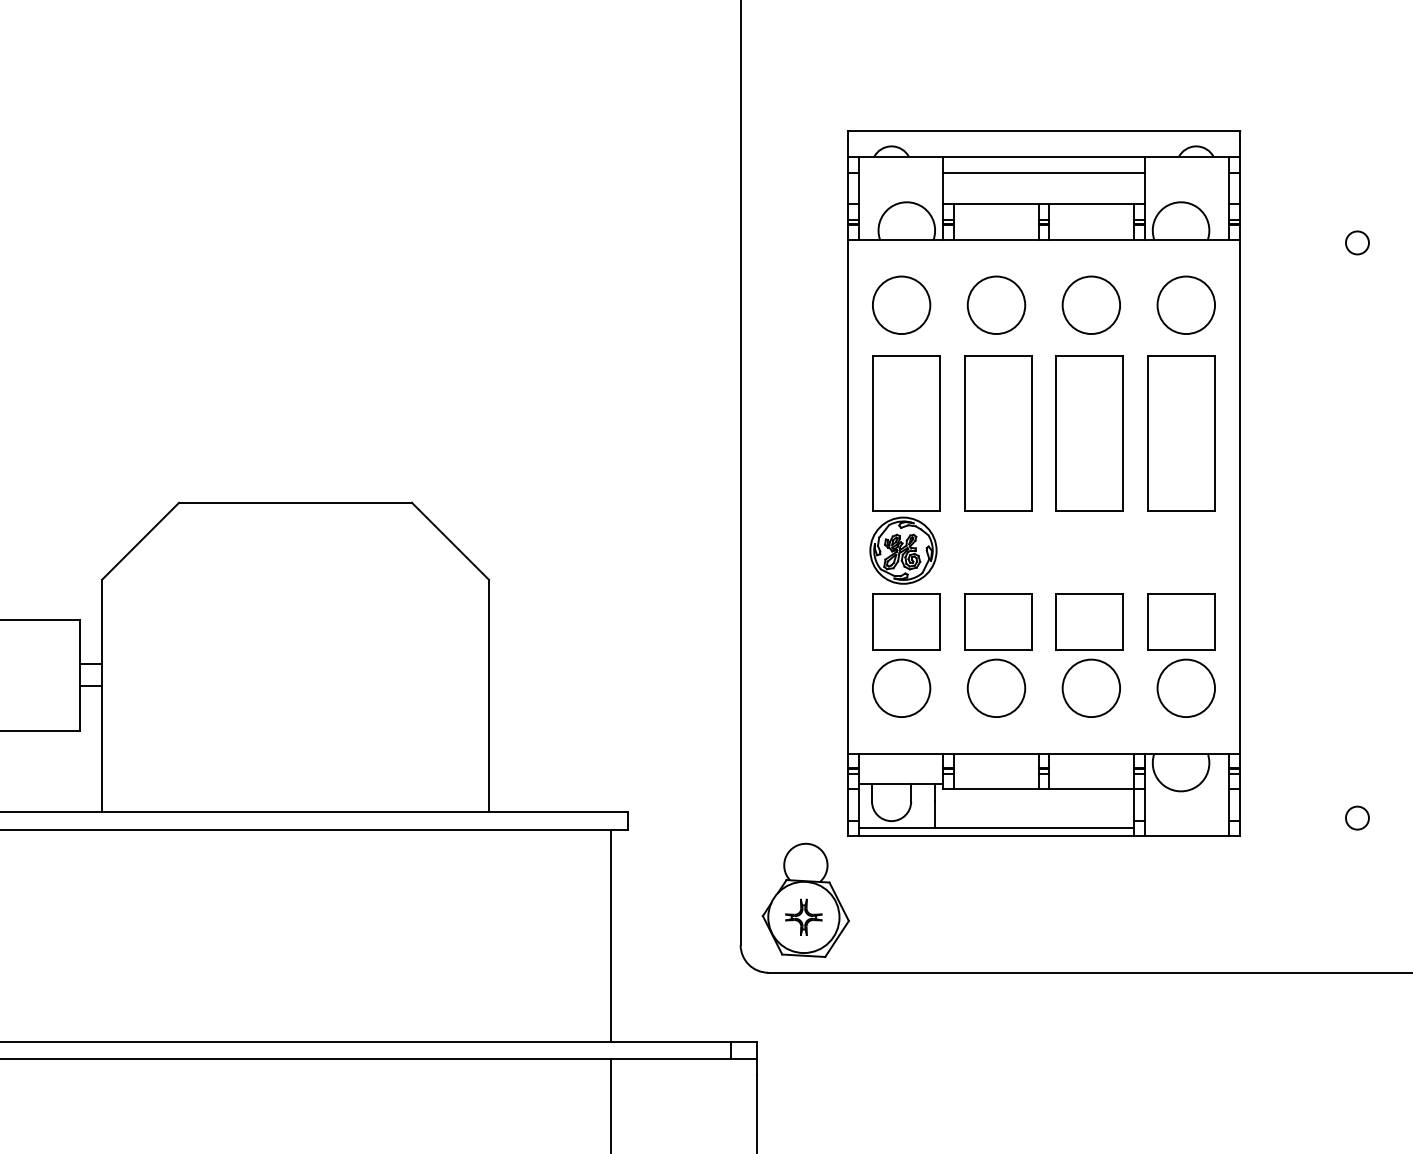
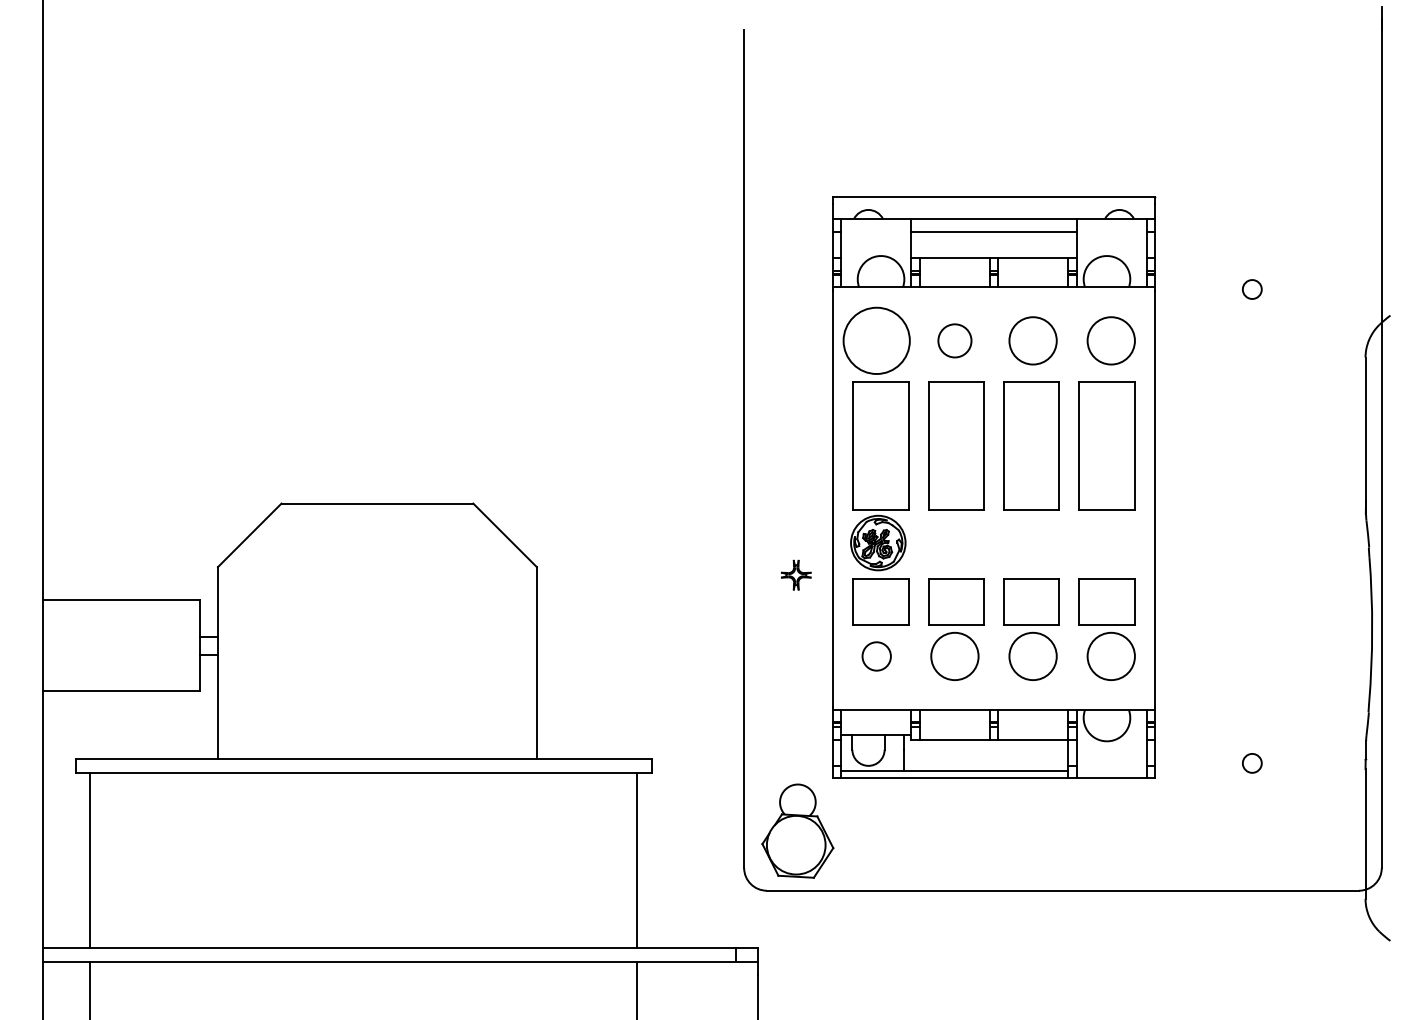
circle: (901, 304) -> (876, 340), size x1.4
circle: (995, 304) -> (954, 340), size x0.7
circle: (901, 688) -> (876, 656), size x0.6
part: (804, 916) -> (796, 574), moved

